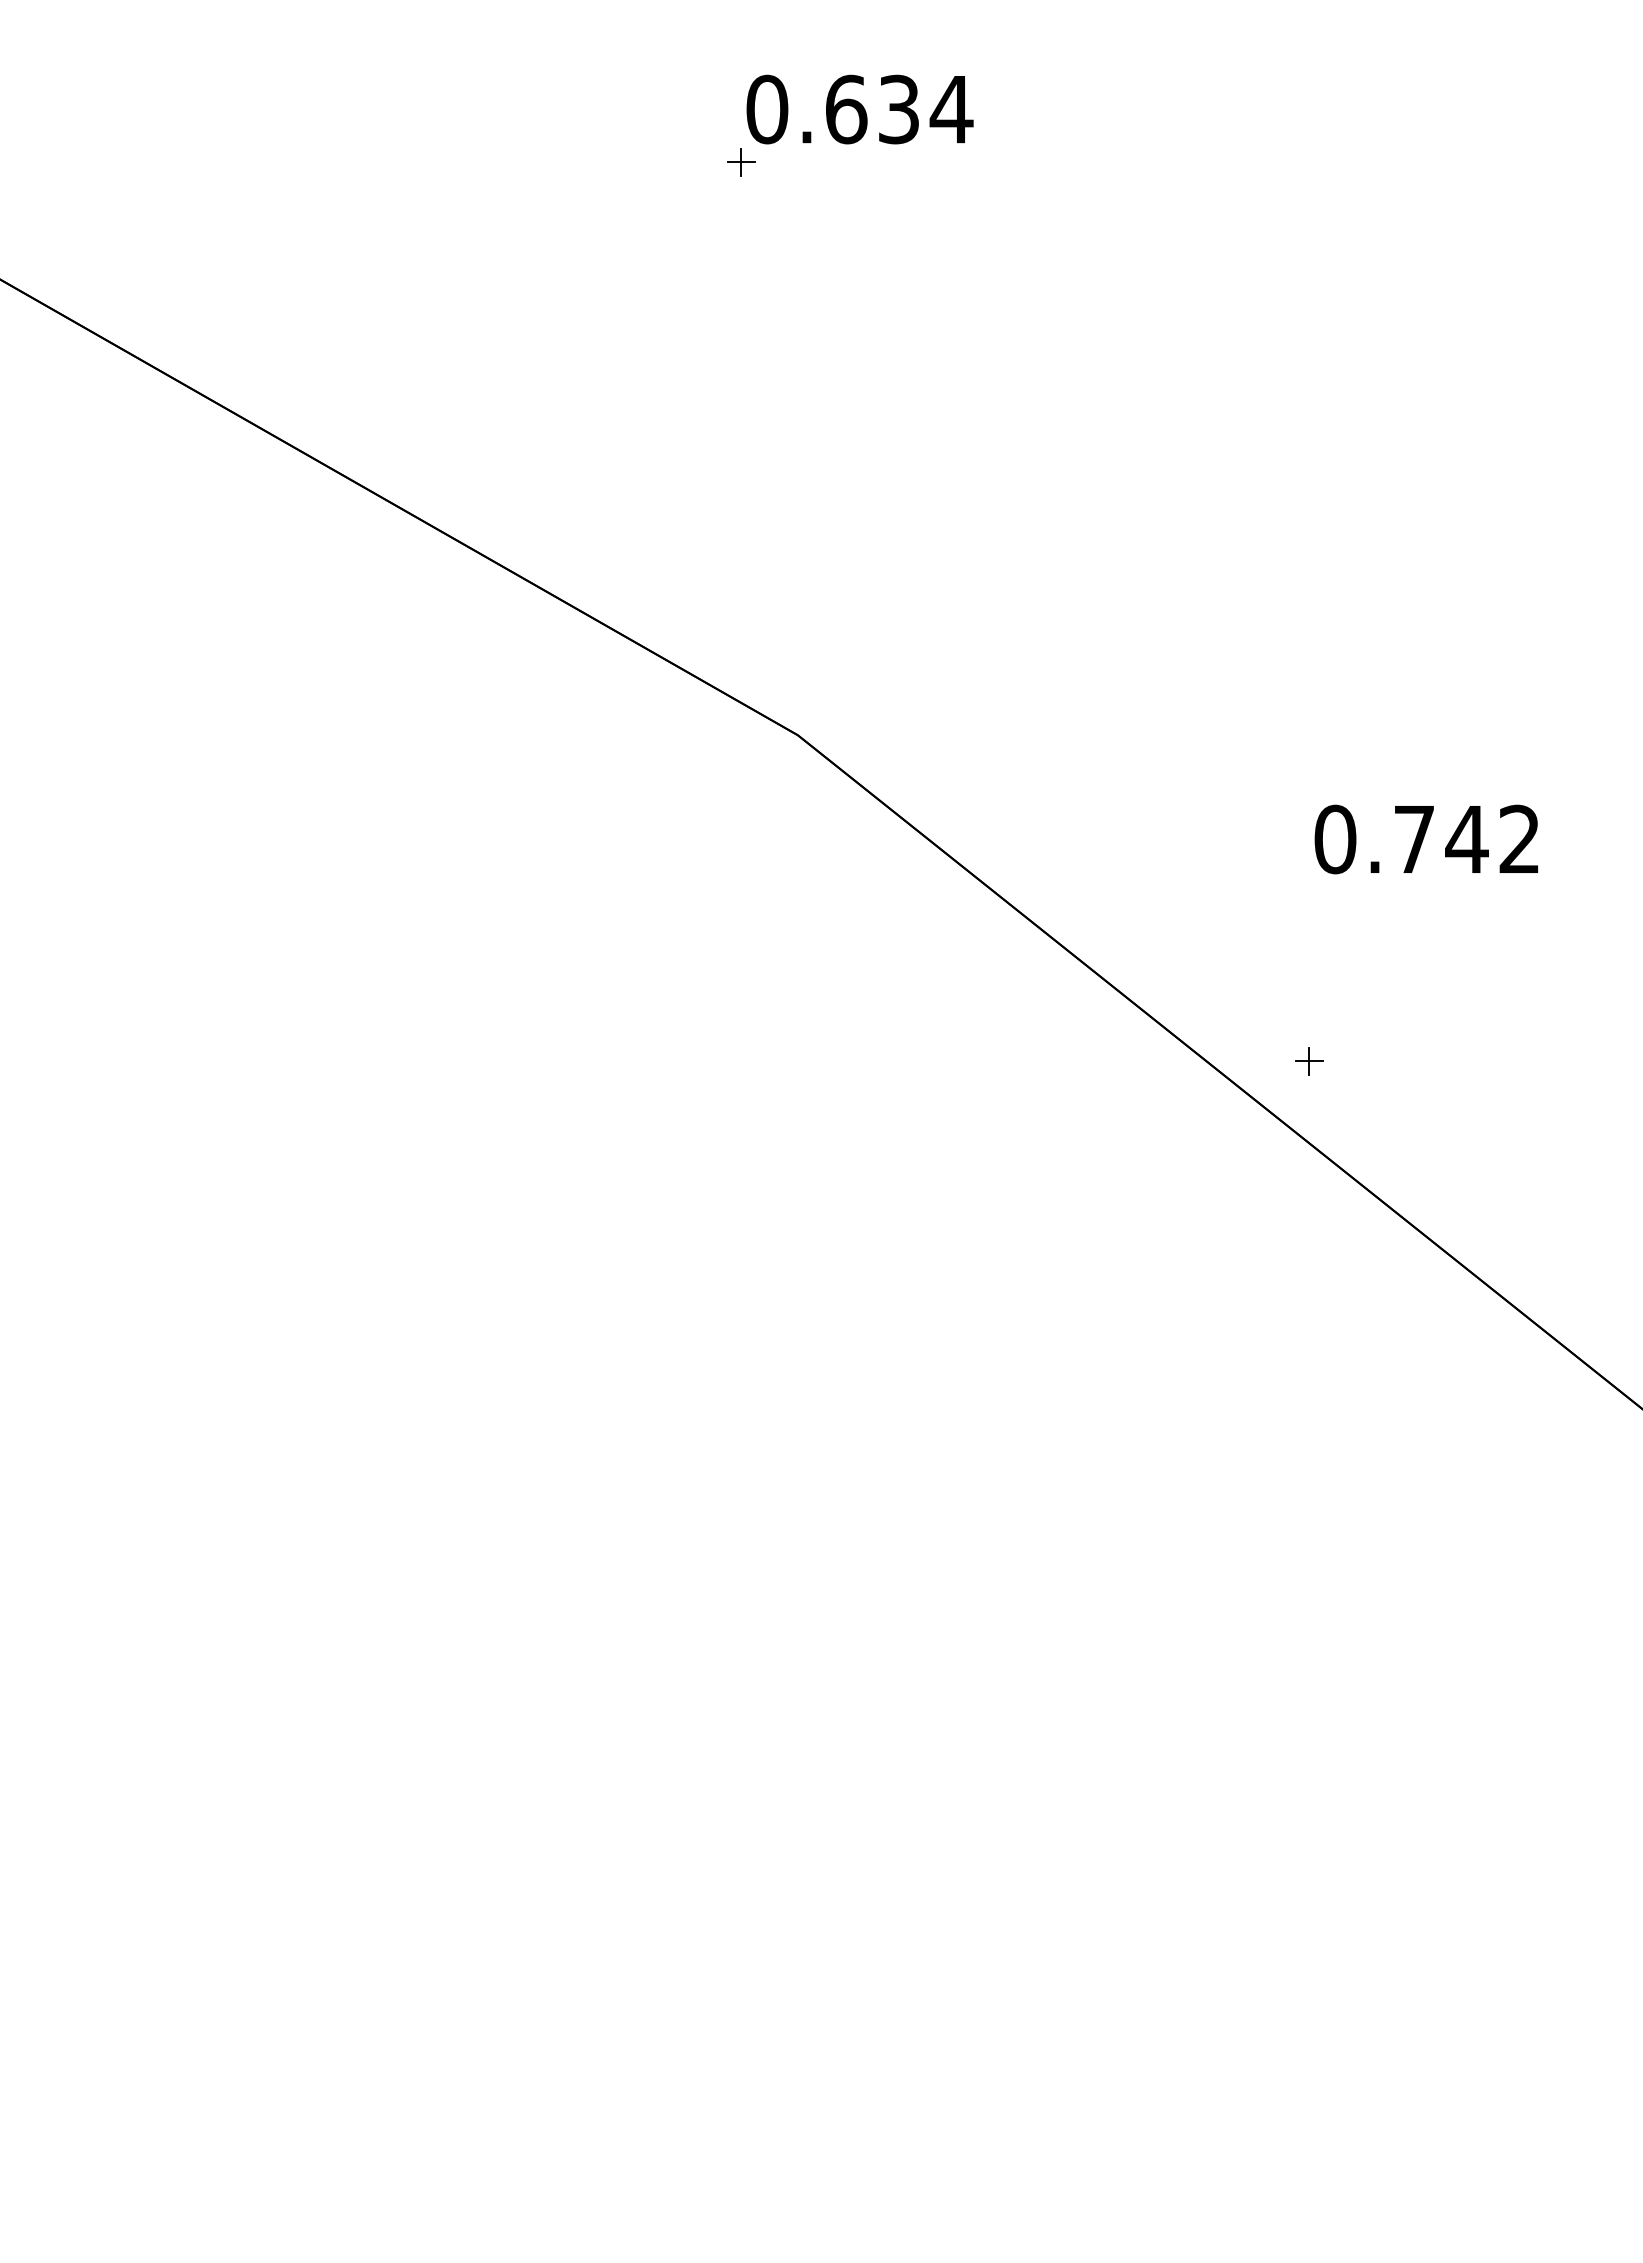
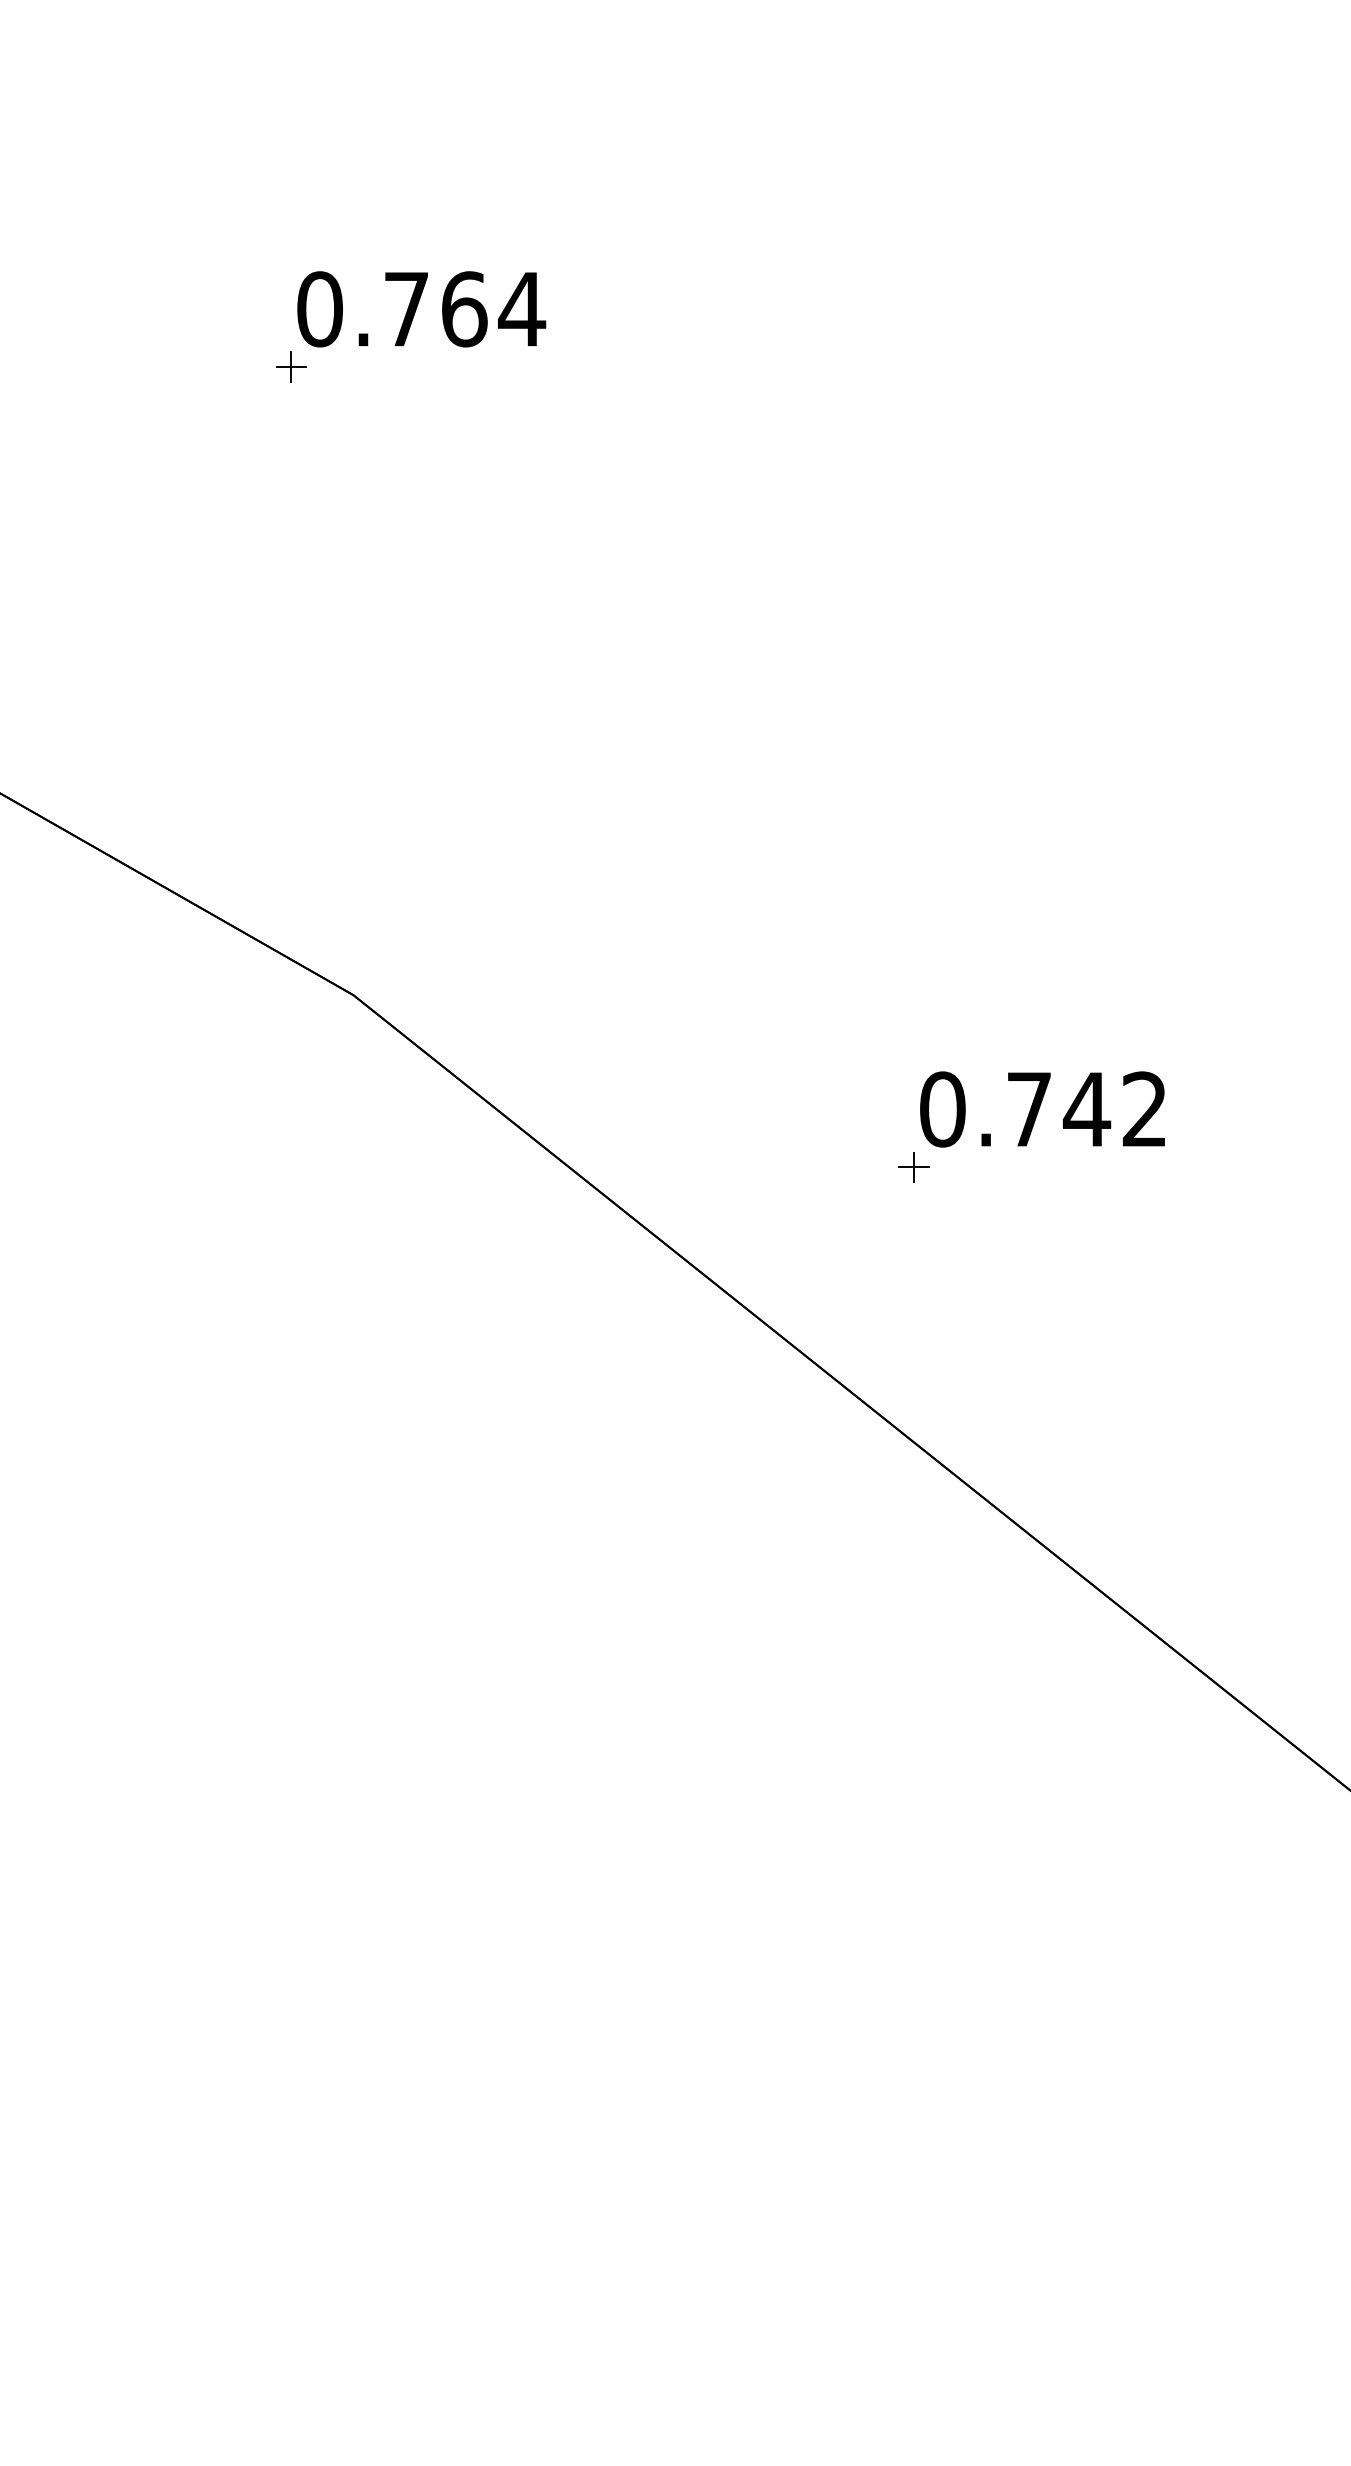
text: (873, 109) -> (436, 309), 0.634 -> 0.764
part: (1309, 1061) -> (914, 1167), moved

